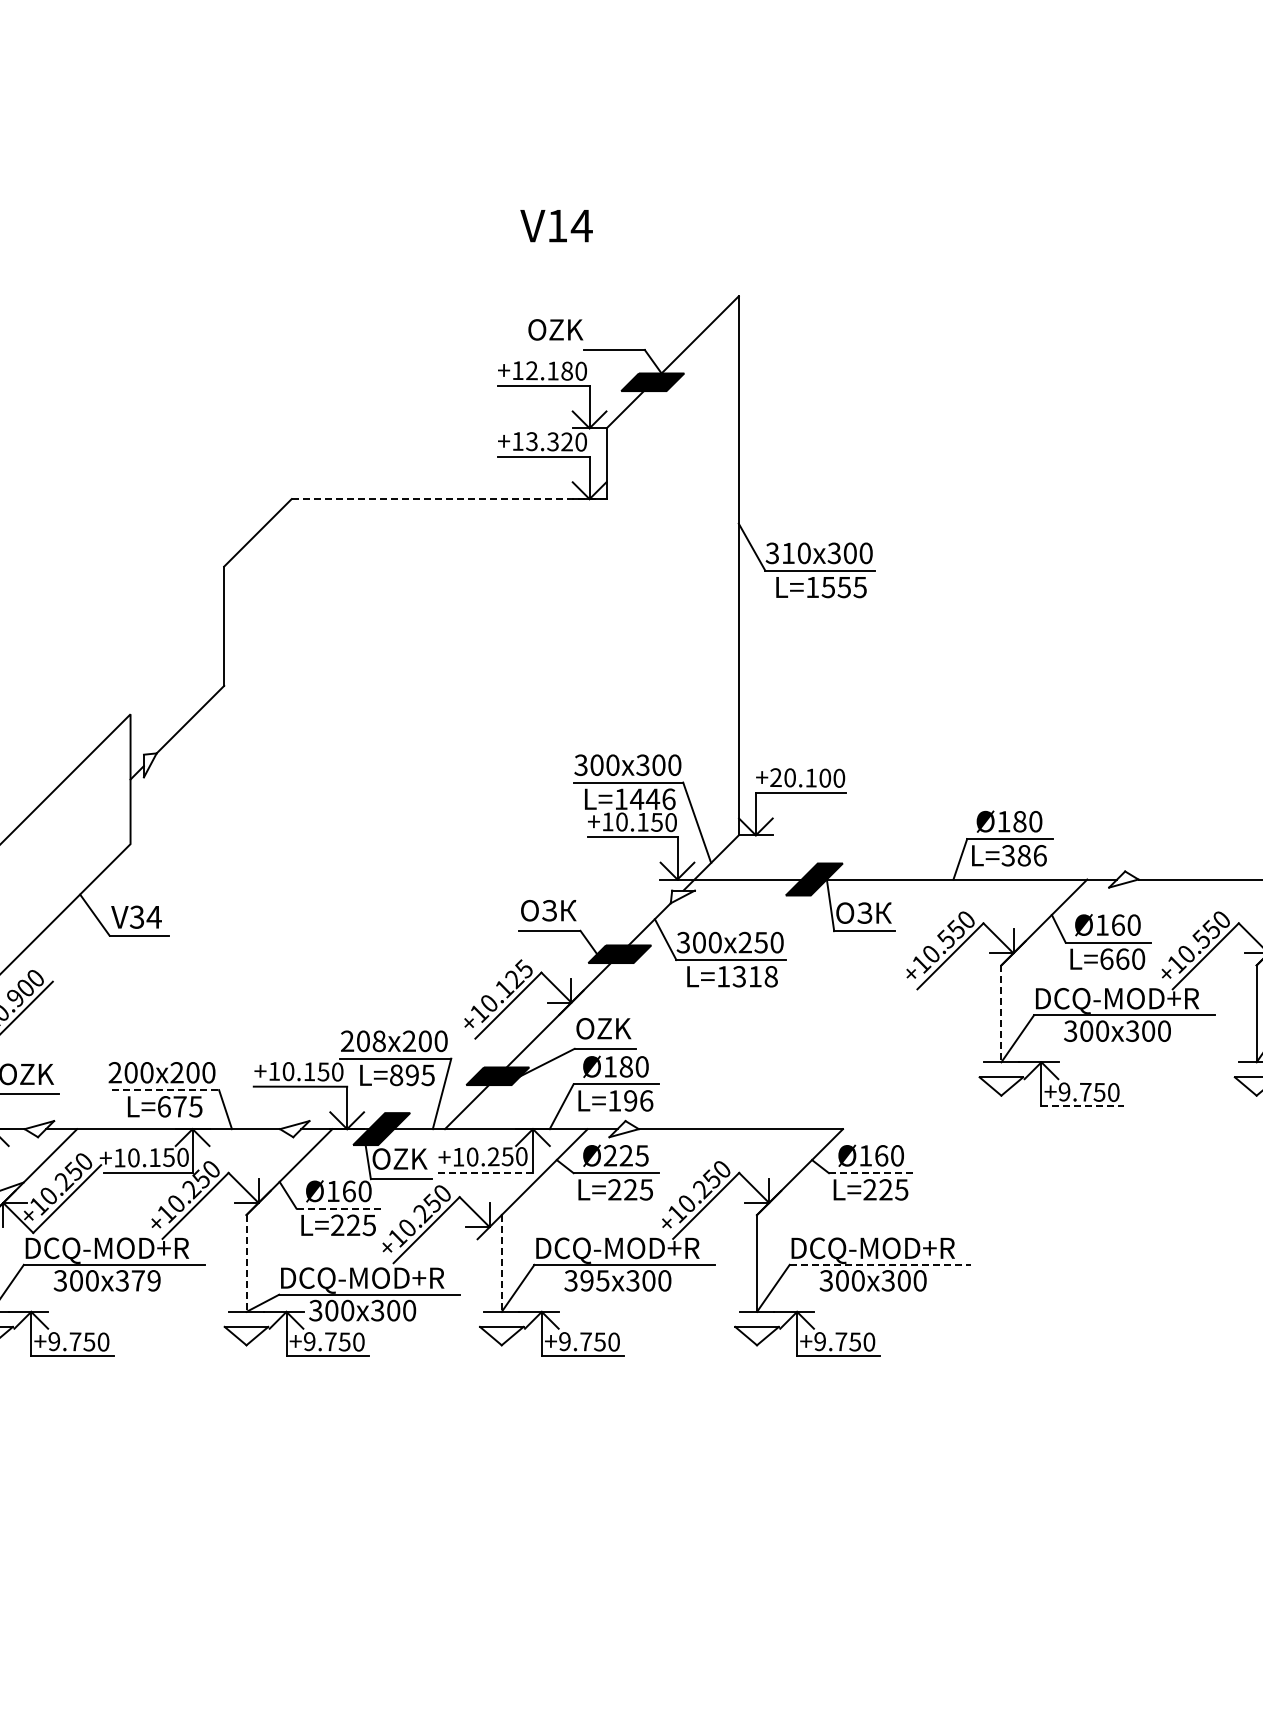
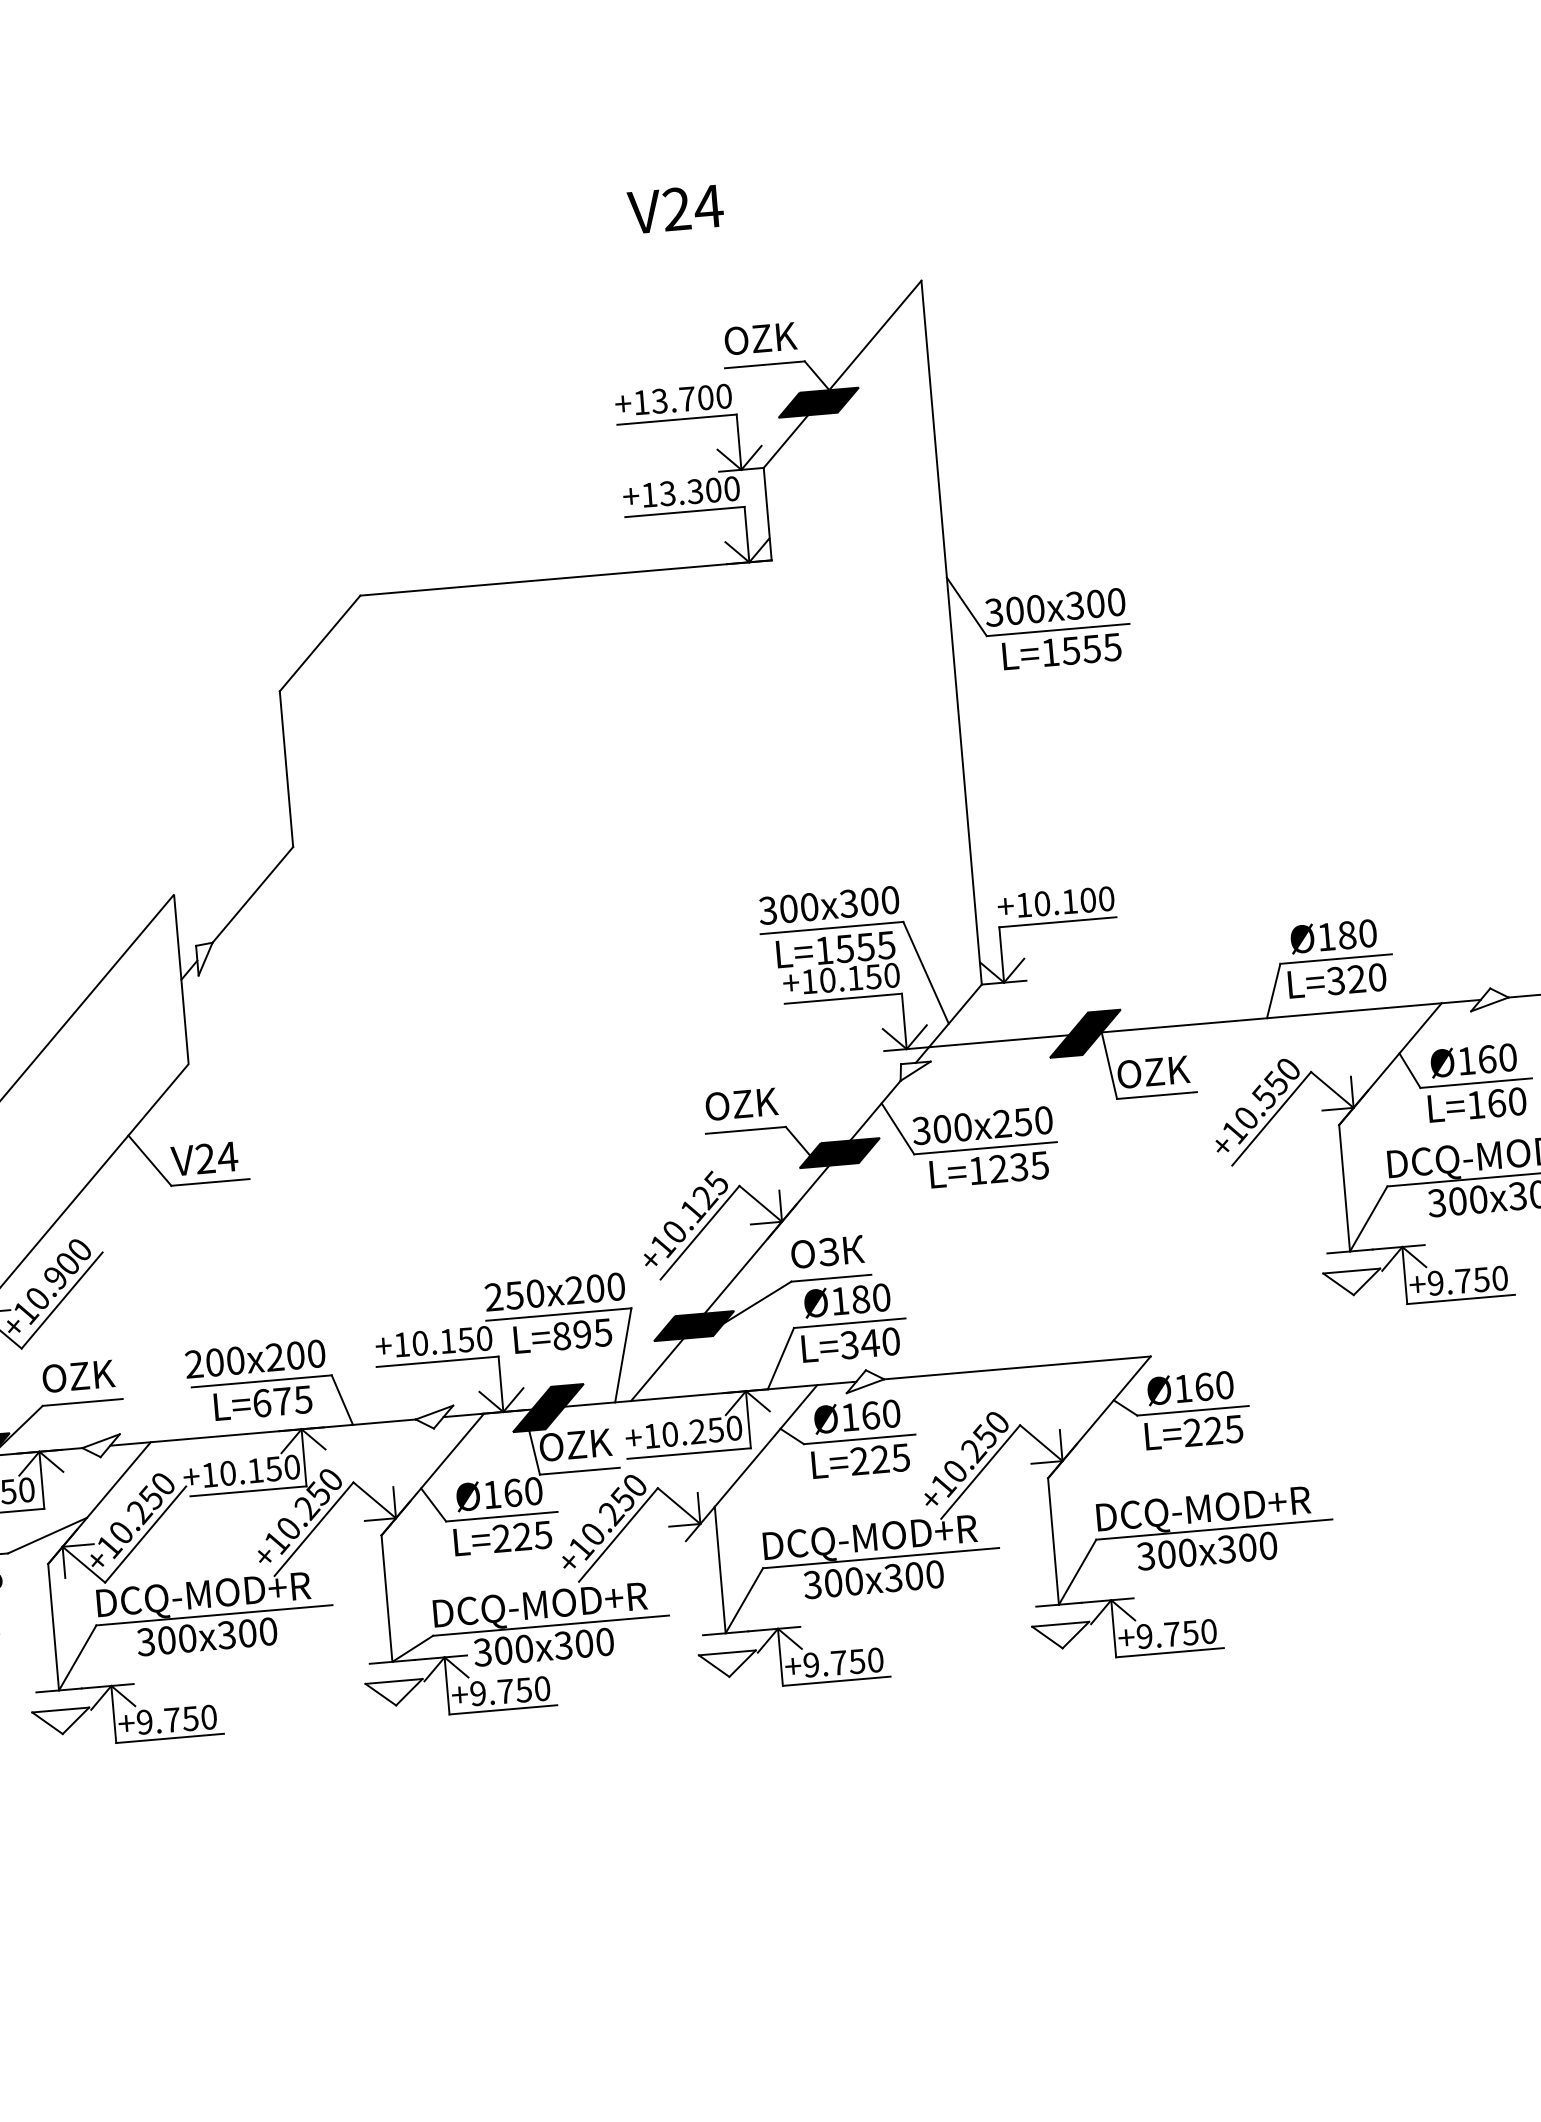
text: (557, 225) -> (676, 208), V14 -> V24
text: (555, 329) -> (760, 338), moved
text: (549, 370) -> (682, 398), +12.180 -> +13.700
text: (566, 441) -> (712, 489), +13.320 -> +13.300
line: (449, 499) -> (566, 578), dashed -> solid
text: (788, 553) -> (1015, 611), 310x300 -> 300x300
text: (775, 777) -> (1023, 904), +20.100 -> +10.100
text: (652, 799) -> (865, 947), L=1446 -> L=1555
text: (1031, 855) -> (1366, 978), L=386 -> L=320
text: (559, 910) -> (756, 1102), ОЗК -> OZK
text: (874, 912) -> (1167, 1070), ОЗК -> OZK
text: (136, 917) -> (204, 1159), V34 -> V24
text: (1106, 958) -> (1475, 1104), L=660 -> L=160
text: (754, 976) -> (1018, 1167), L=1318 -> L=1235
line: (1001, 1014) -> (1344, 1189), dashed -> solid
text: (614, 1028) -> (841, 1250), OZK -> ОЗК
text: (370, 1040) -> (523, 1293), 208x200 -> 250x200
line: (165, 1090) -> (261, 1381), dashed -> solid
text: (630, 1100) -> (870, 1342), L=196 -> L=340
line: (1083, 1106) -> (1462, 1300), dashed -> solid
text: (625, 1155) -> (869, 1415), Ø225 -> Ø160
line: (485, 1172) -> (688, 1453), dashed -> solid
line: (871, 1173) -> (1192, 1411), dashed -> solid
line: (339, 1208) -> (502, 1516), dashed -> solid
line: (246, 1263) -> (386, 1598), dashed -> solid
line: (501, 1263) -> (719, 1570), dashed -> solid
line: (880, 1264) -> (1214, 1529), dashed -> solid
text: (145, 1280) -> (256, 1632), 379 -> 300
text: (594, 1280) -> (843, 1581), 395 -> 300

